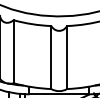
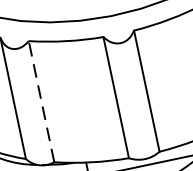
line: (13, 51) -> (41, 101), solid -> dashed

